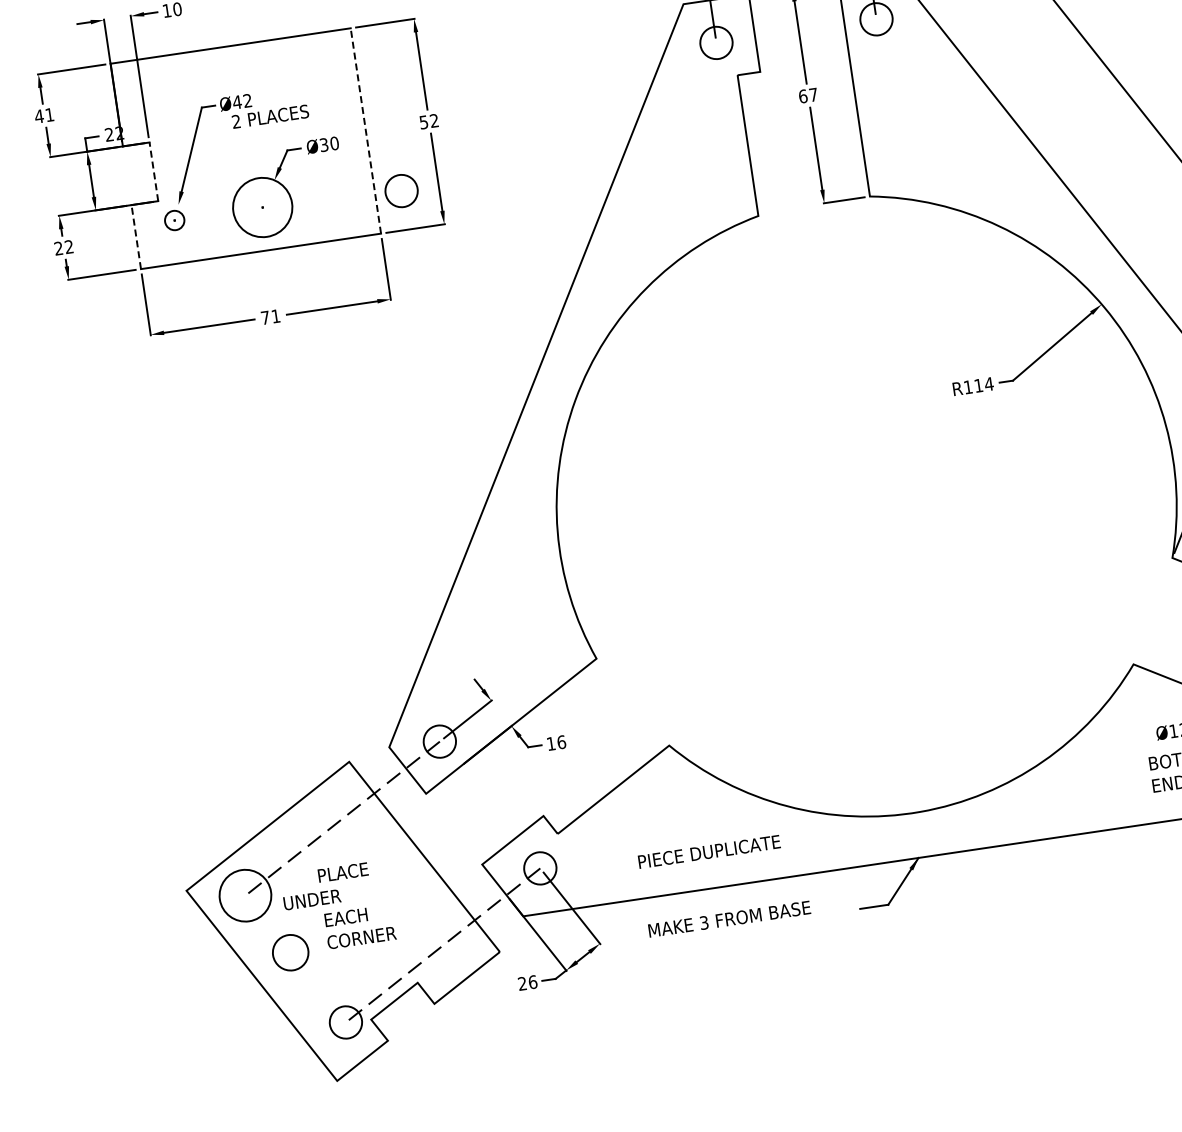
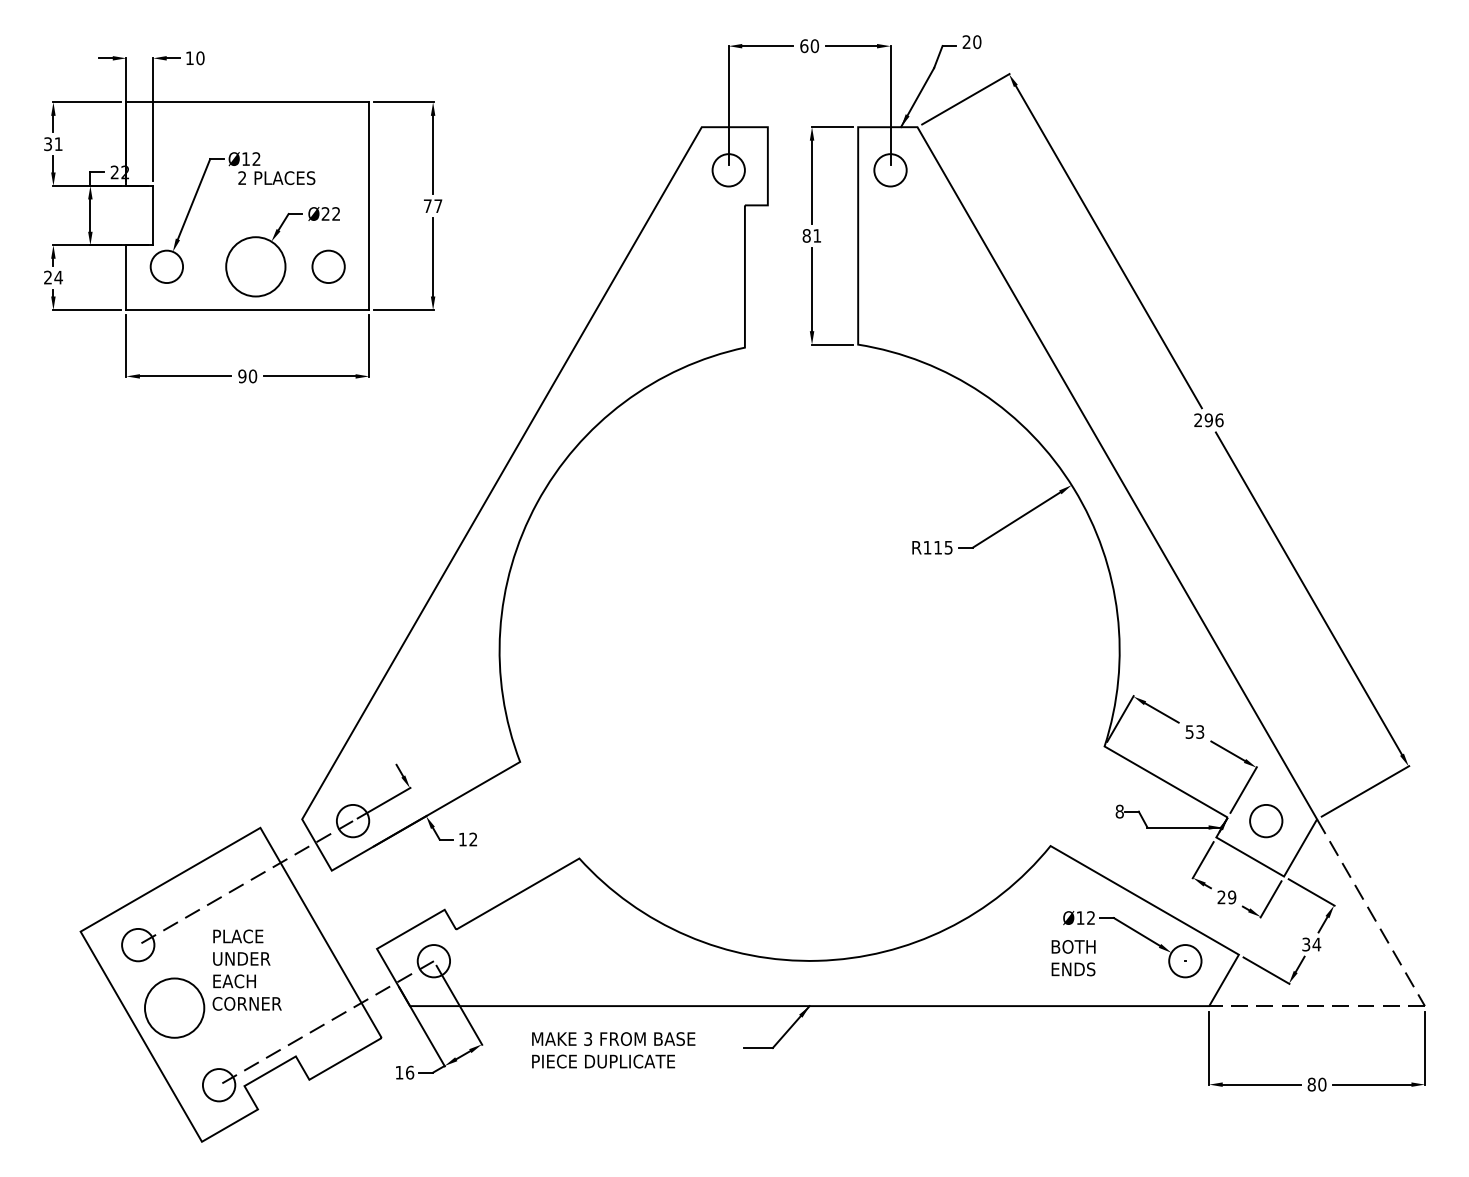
text: (807, 95) -> (811, 235), 67 -> 81
text: (236, 101) -> (245, 158), Ø42 -> Ø12
text: (38, 116) -> (47, 144), 41 -> 31
text: (428, 122) -> (432, 206), 52 -> 77
line: (366, 131) -> (369, 206), dashed -> solid
text: (328, 143) -> (330, 213), Ø30 -> Ø22
line: (153, 171) -> (153, 215), dashed -> solid
circle: (401, 190) -> (328, 266), moved
circle: (174, 220) -> (166, 266), size x1.67
line: (136, 236) -> (126, 277), dashed -> solid
text: (69, 246) -> (58, 277), 22 -> 24
text: (270, 317) -> (247, 376), 71 -> 90
text: (988, 383) -> (948, 547), R114 -> R115
text: (561, 742) -> (473, 839), 16 -> 12
text: (709, 851) -> (603, 1061), moved
circle: (245, 895) -> (138, 944), size x0.62
text: (311, 899) -> (241, 958), moved
circle: (290, 952) -> (174, 1007), size x1.67
text: (522, 983) -> (399, 1072), 26 -> 16

